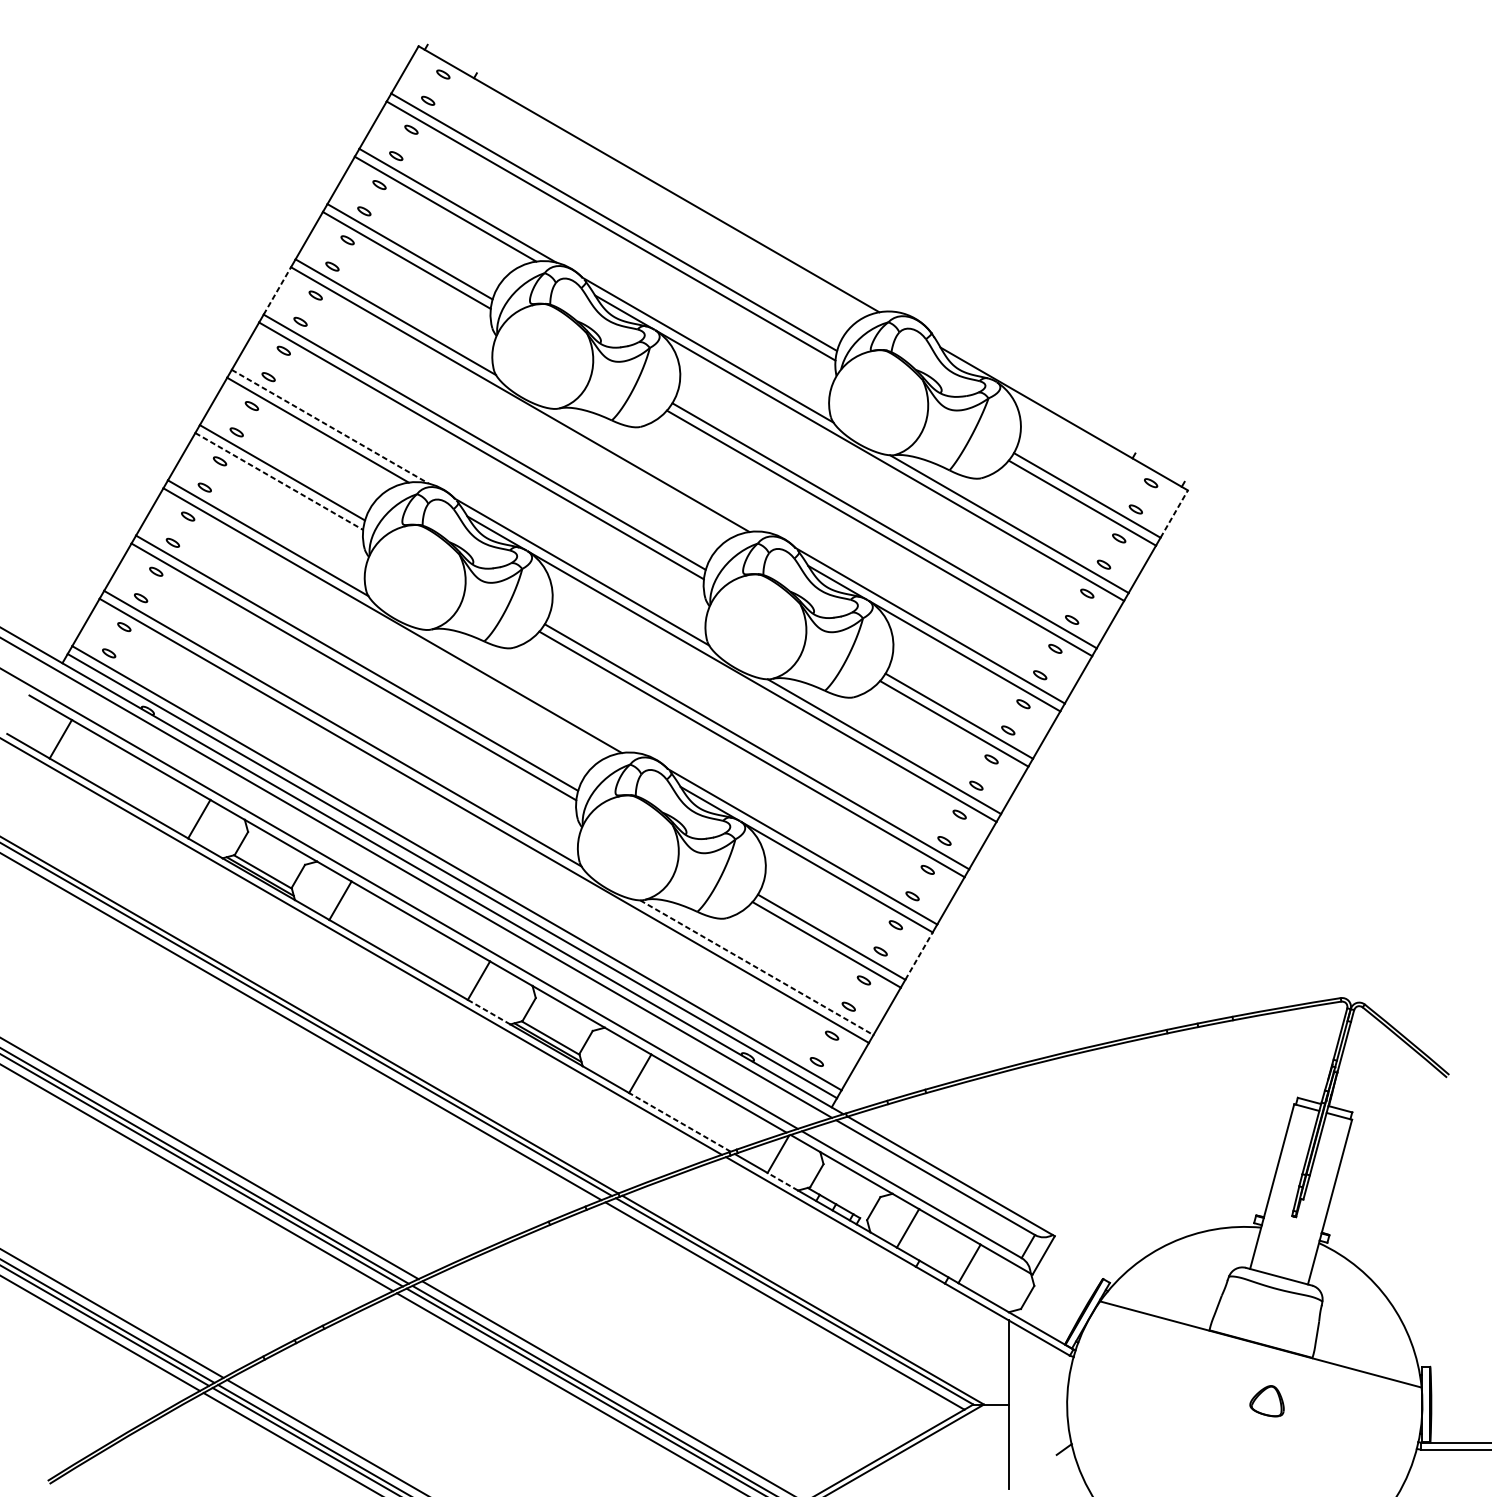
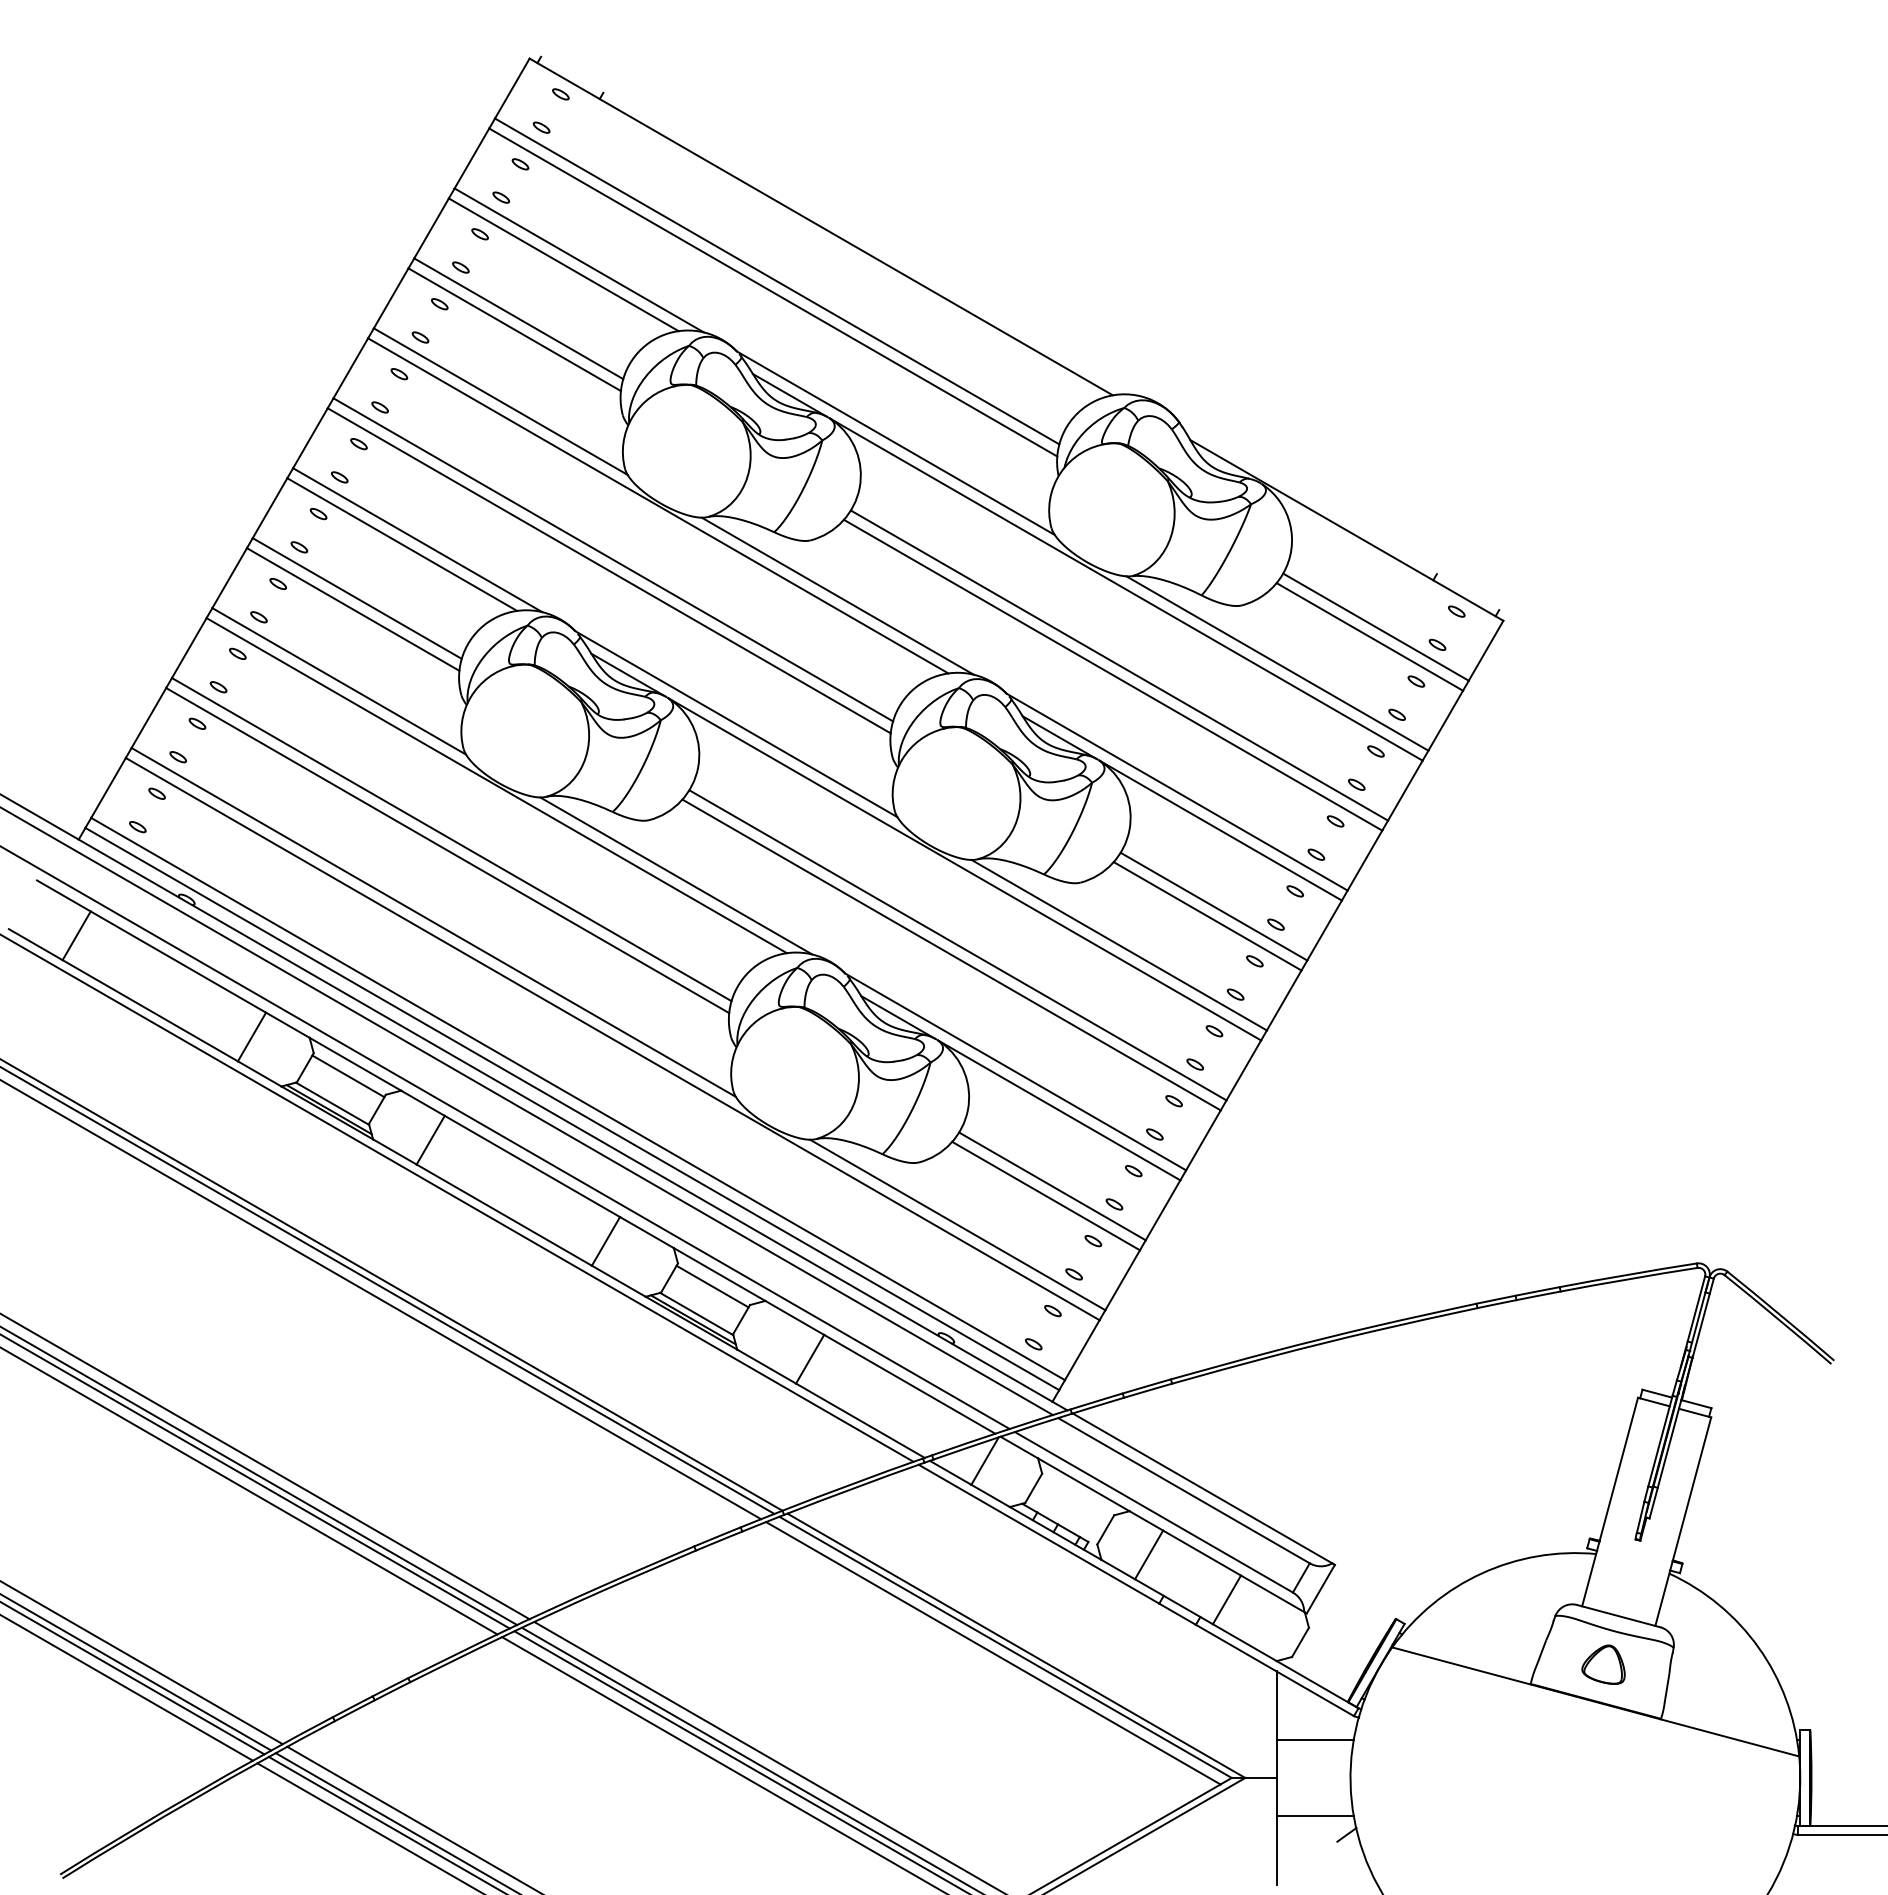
line: (277, 291) -> (350, 368), dashed -> solid
line: (330, 426) -> (417, 540), dashed -> solid
line: (661, 470) -> (837, 595), added
line: (279, 481) -> (353, 609), dashed -> solid
line: (1174, 513) -> (1486, 650), dashed -> solid
line: (534, 691) -> (676, 875), added
line: (275, 850) -> (348, 1076), added
line: (919, 956) -> (1163, 1210), dashed -> solid
line: (757, 968) -> (958, 1225), dashed -> solid
line: (488, 1012) -> (618, 1281), dashed -> solid
line: (563, 1016) -> (712, 1286), added
line: (679, 1122) -> (859, 1420), dashed -> solid
line: (782, 1181) -> (990, 1495), dashed -> solid
line: (1038, 1374) -> (1314, 1740), added
part: (1267, 1401) -> (1603, 1664), moved
line: (1038, 1434) -> (1314, 1815), added

